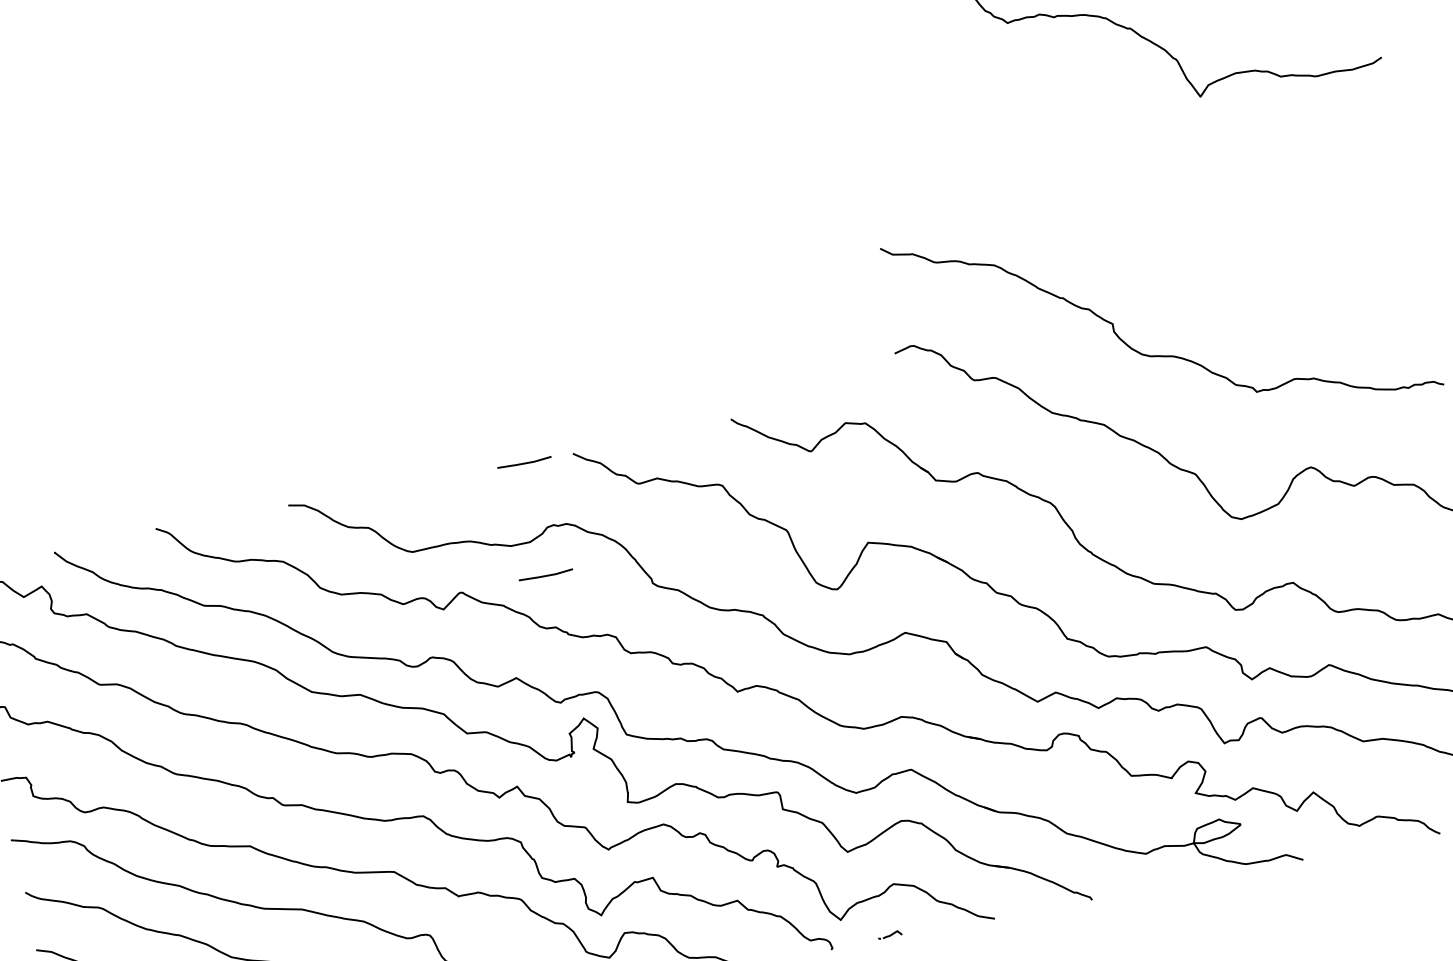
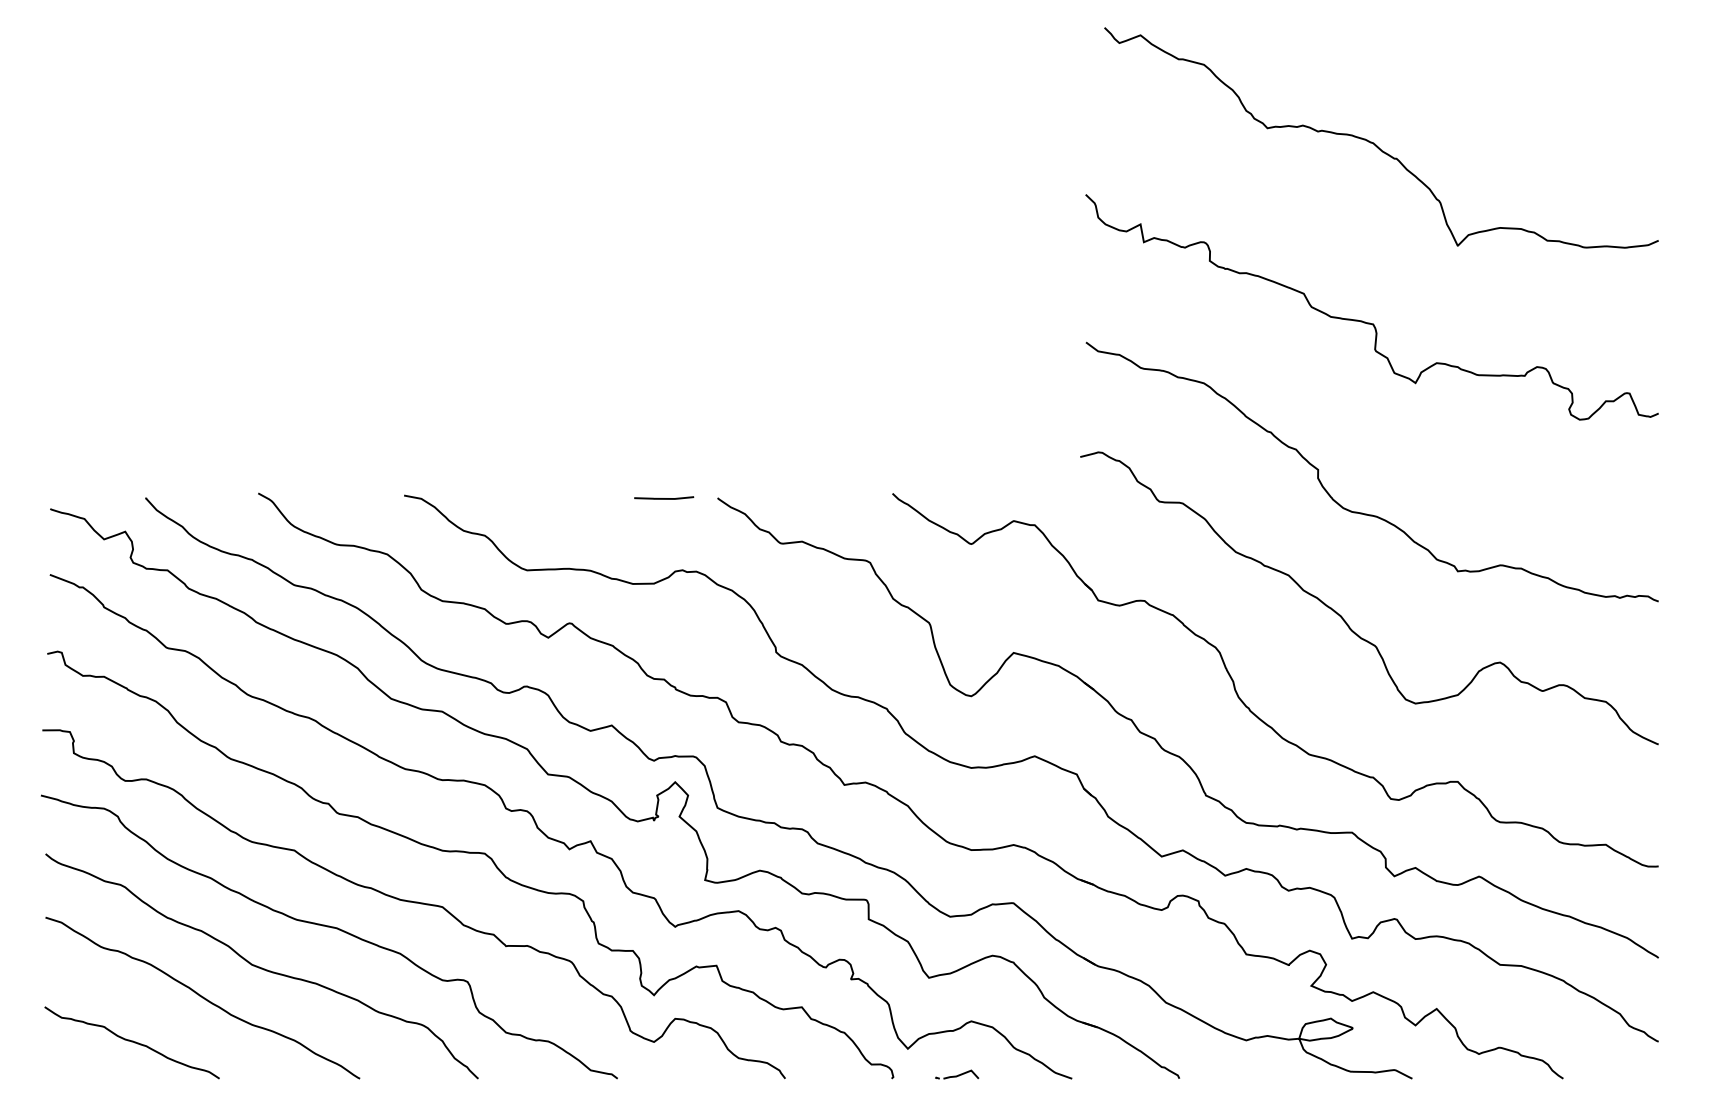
curve: (1133, 181) -> (1369, 322), added
line: (546, 575) -> (664, 622), removed
part: (890, 934) -> (957, 1074), size x1.67

